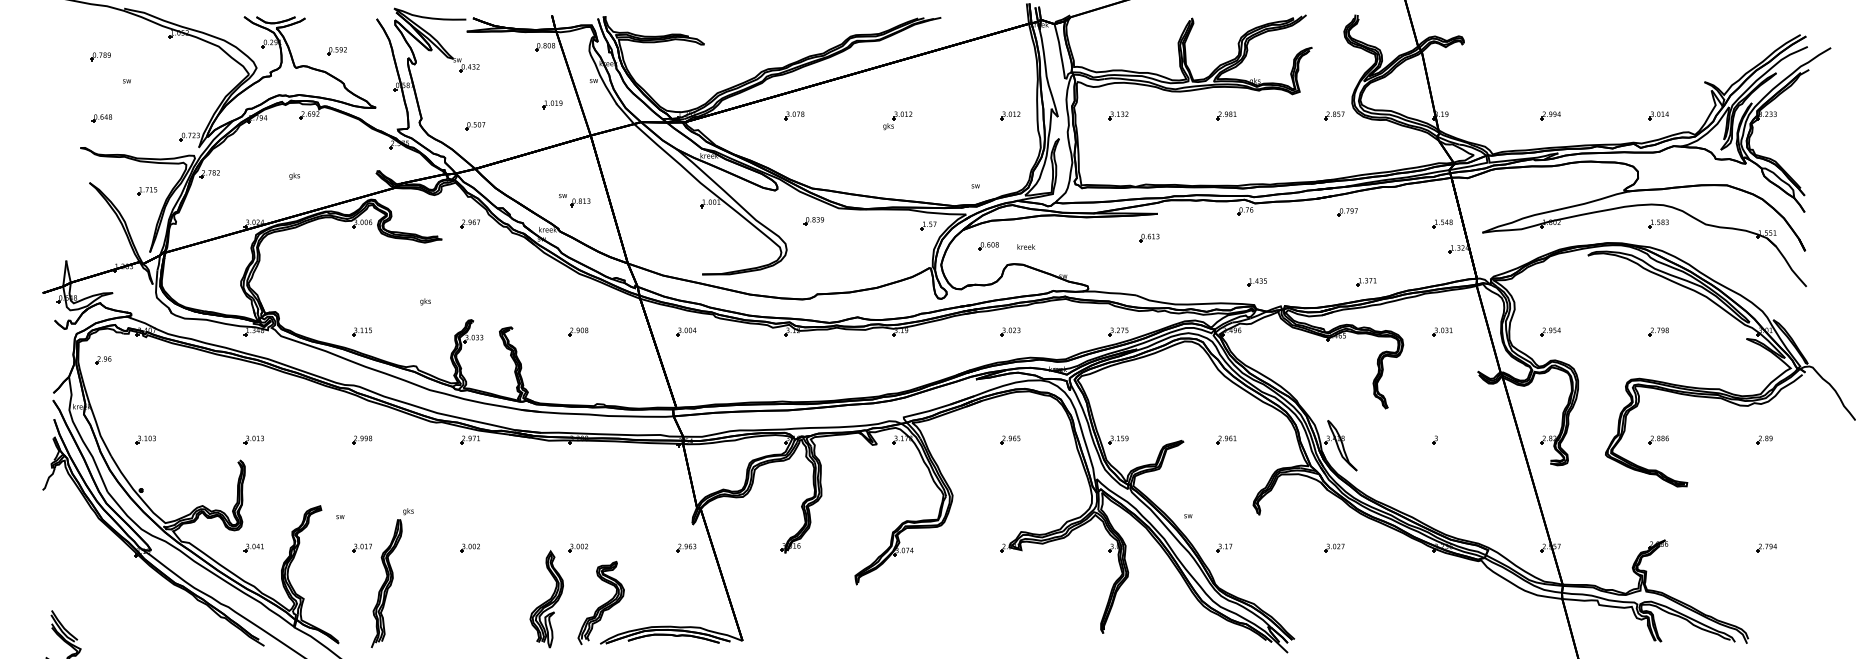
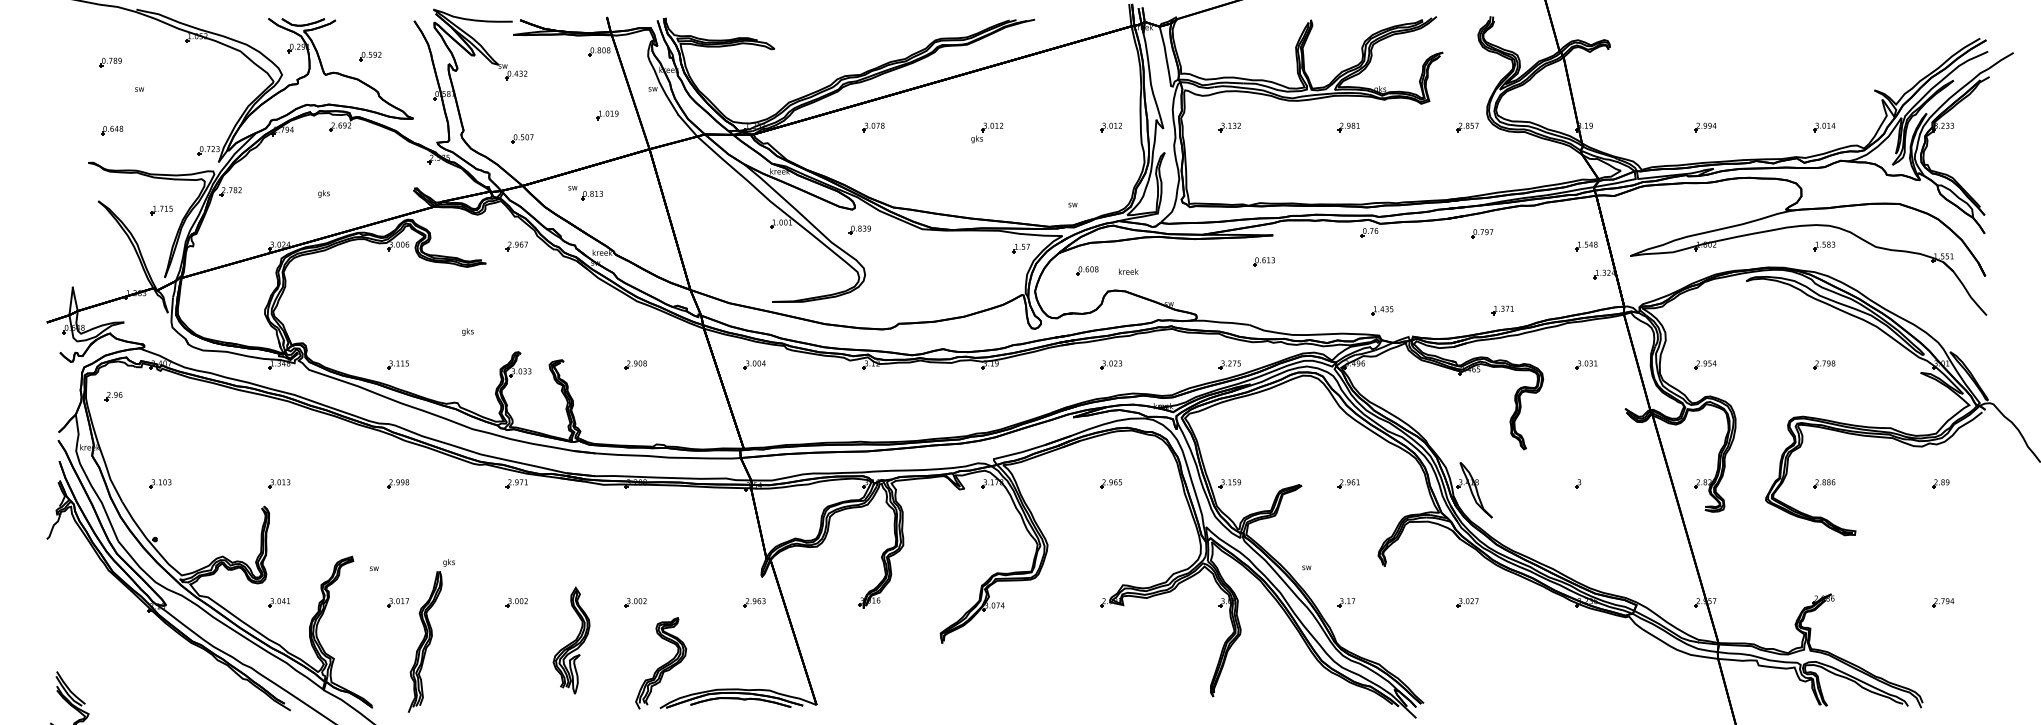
part: (574, 200) -> (585, 193), moved
part: (813, 221) -> (859, 230), moved
part: (546, 599) -> (571, 640), moved

